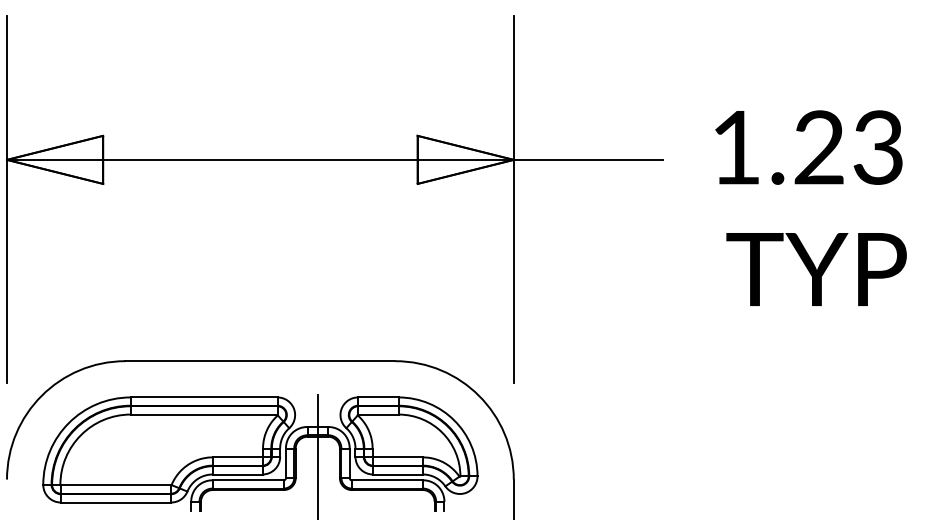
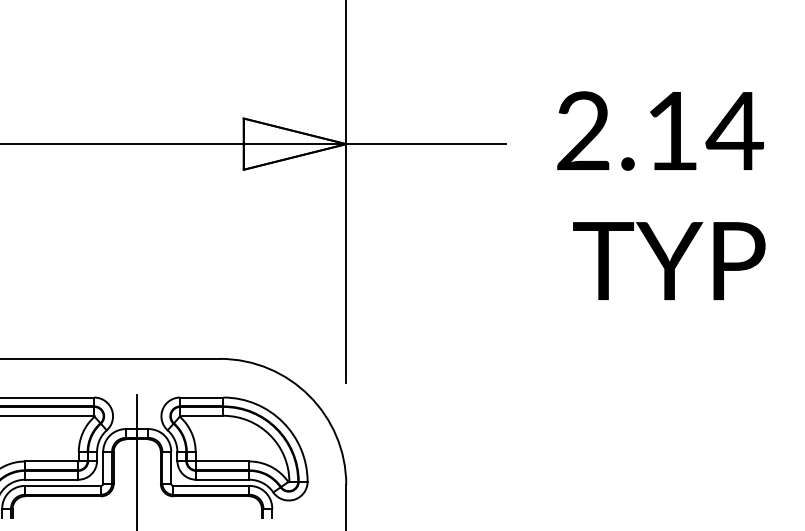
text: (808, 147) -> (660, 130), 1.23 -> 2.14

